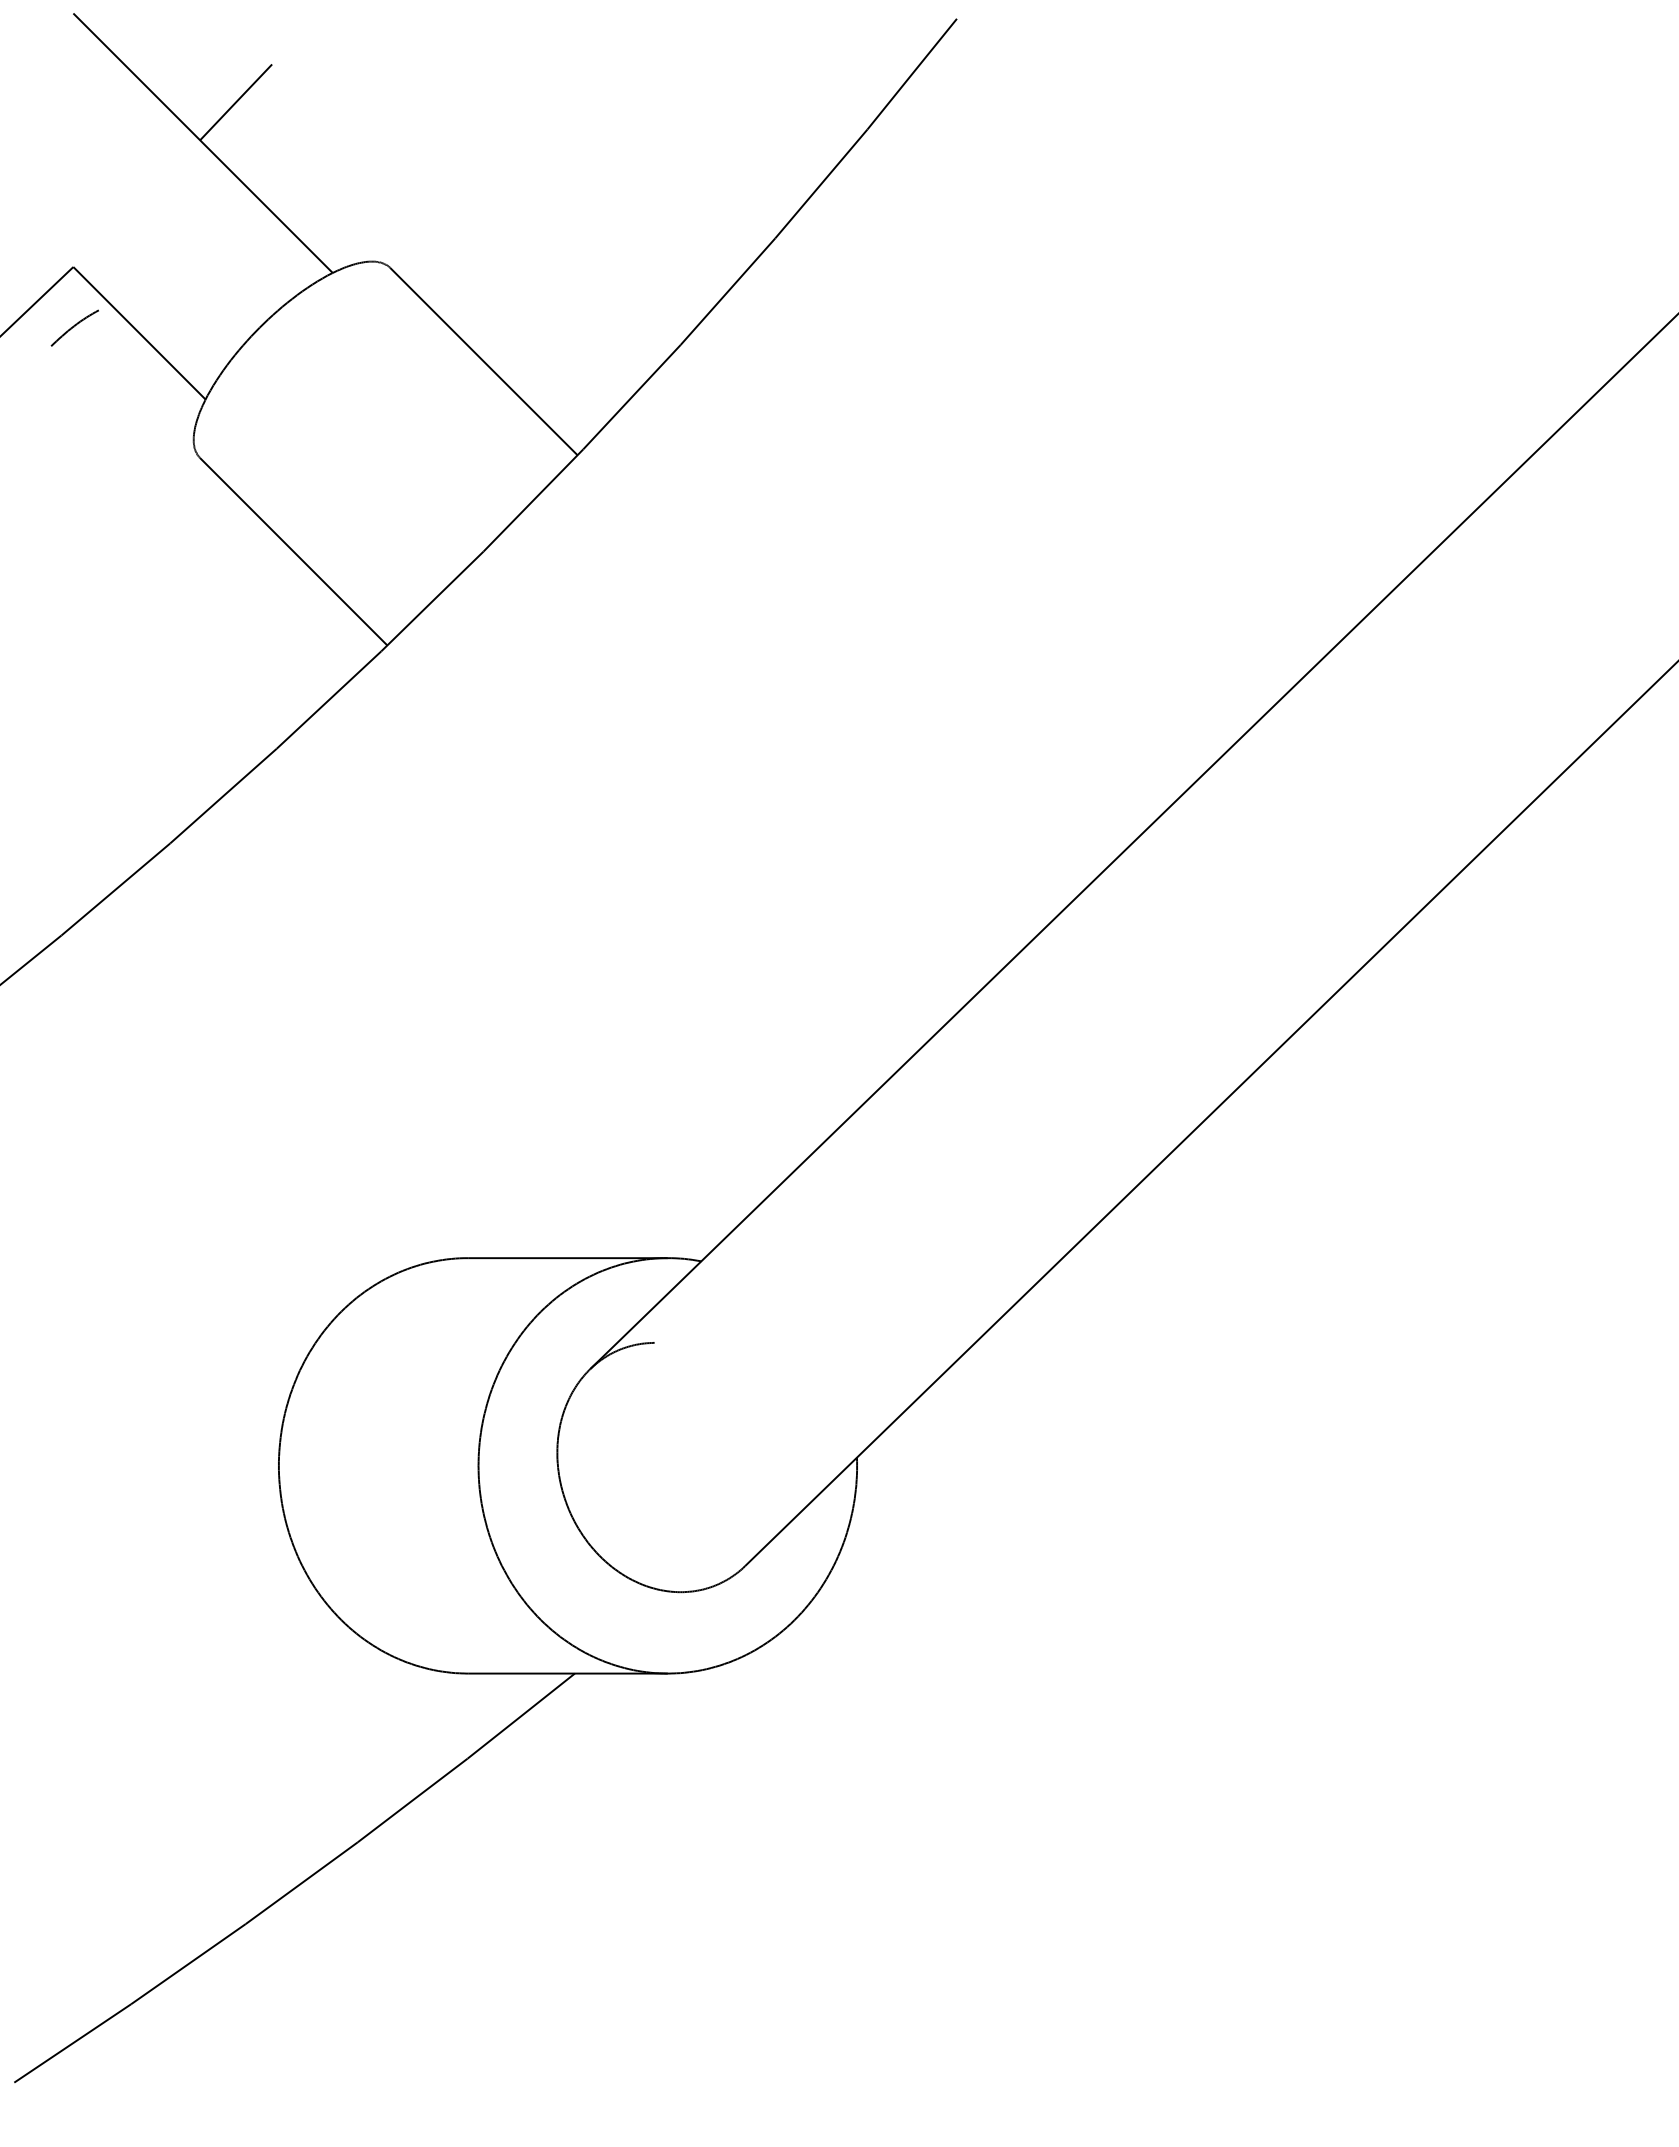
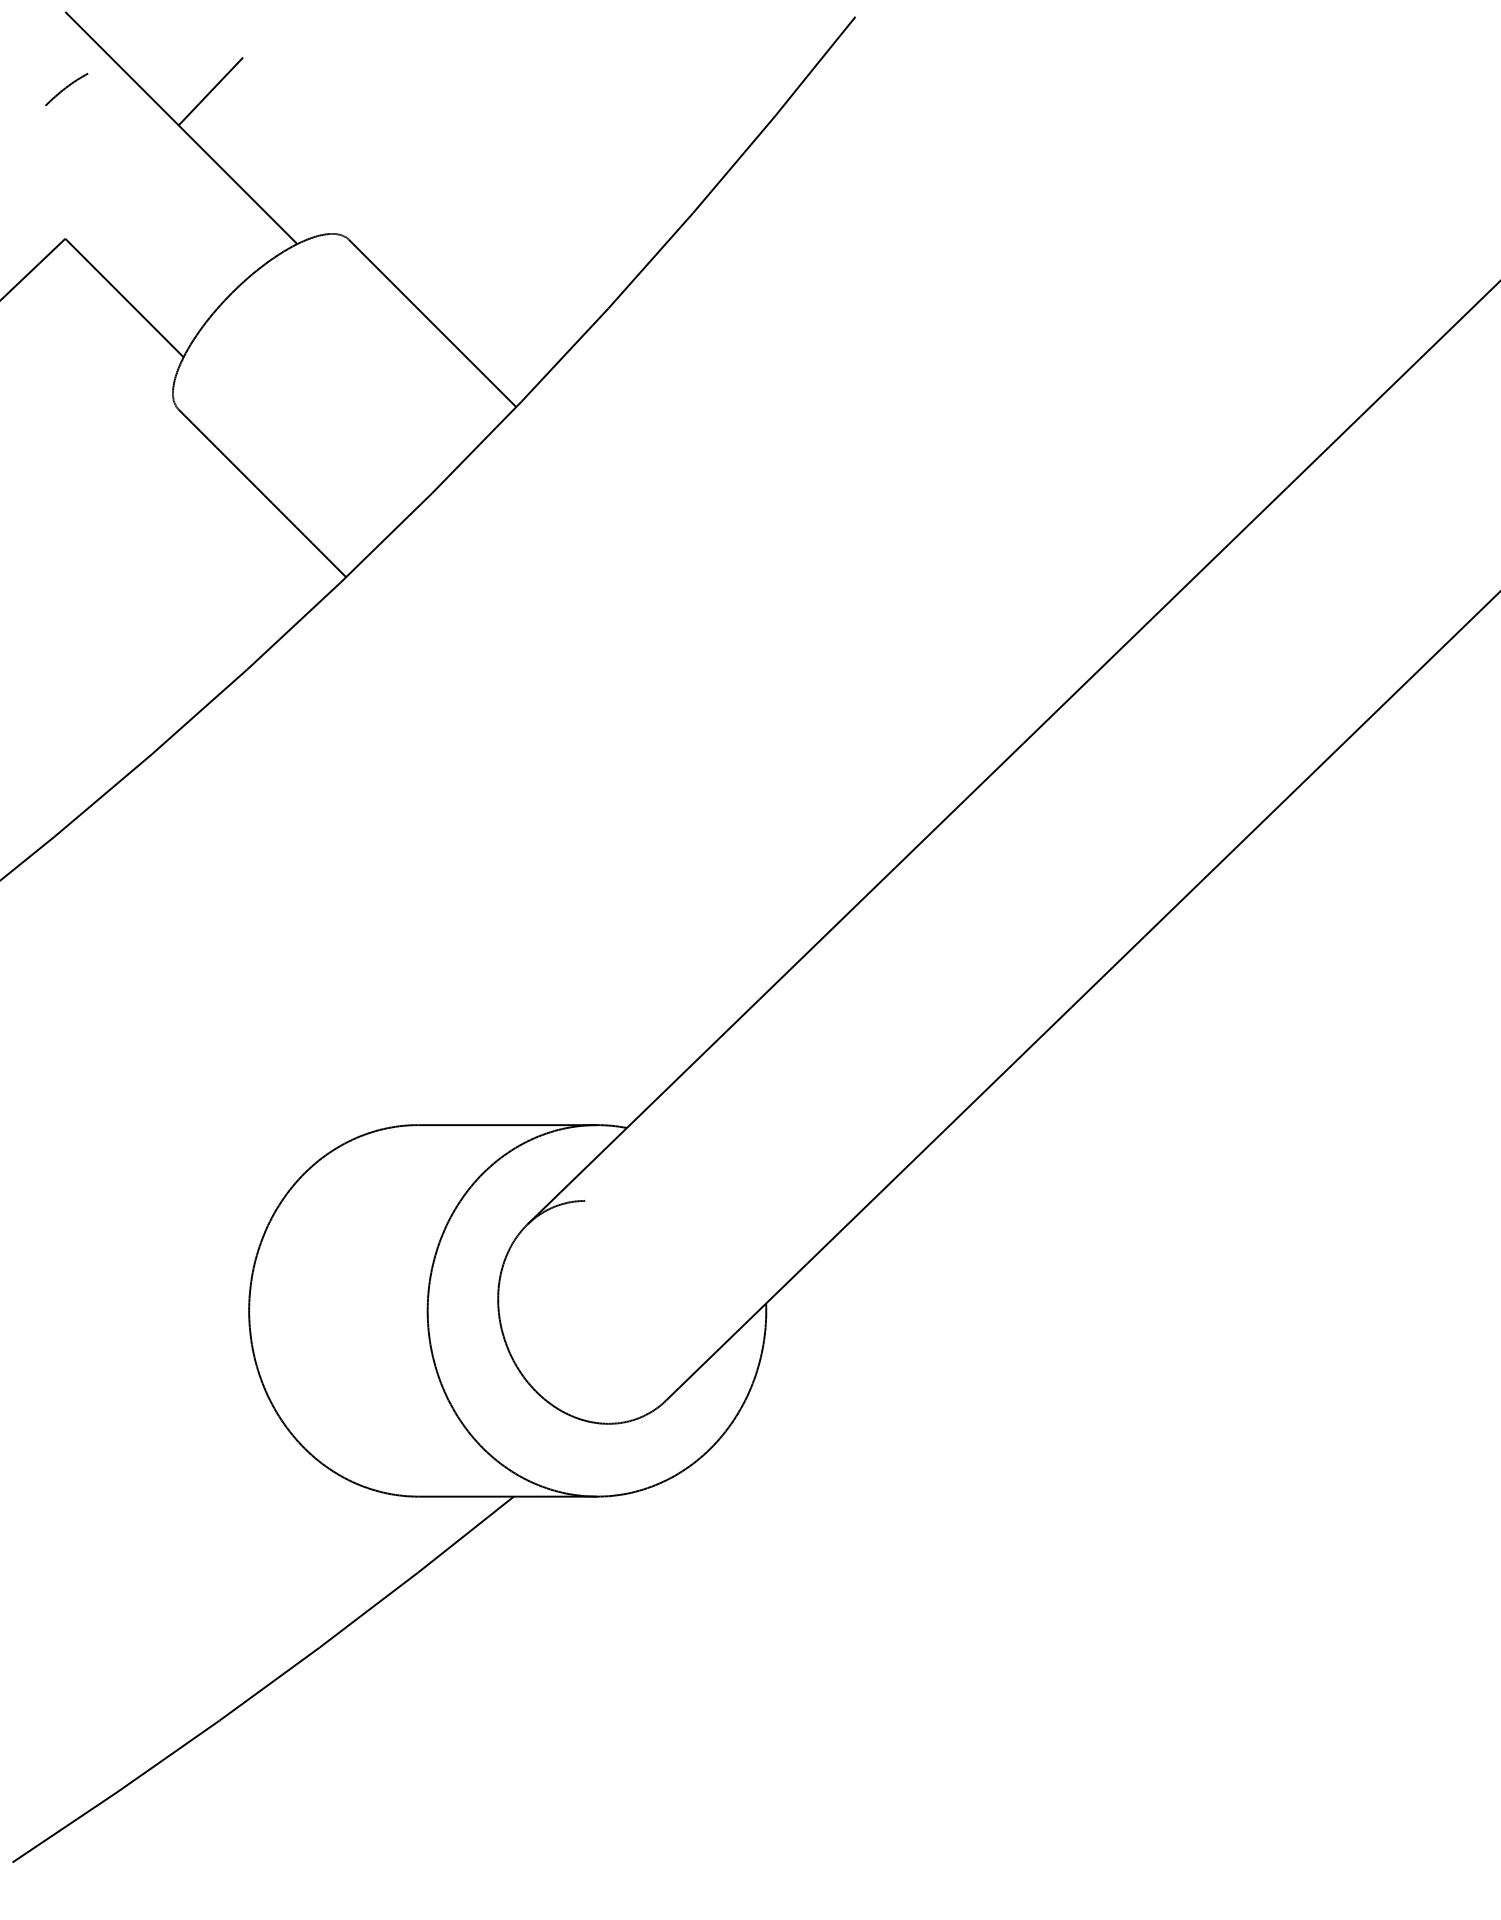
part: (74, 327) -> (66, 88), moved

